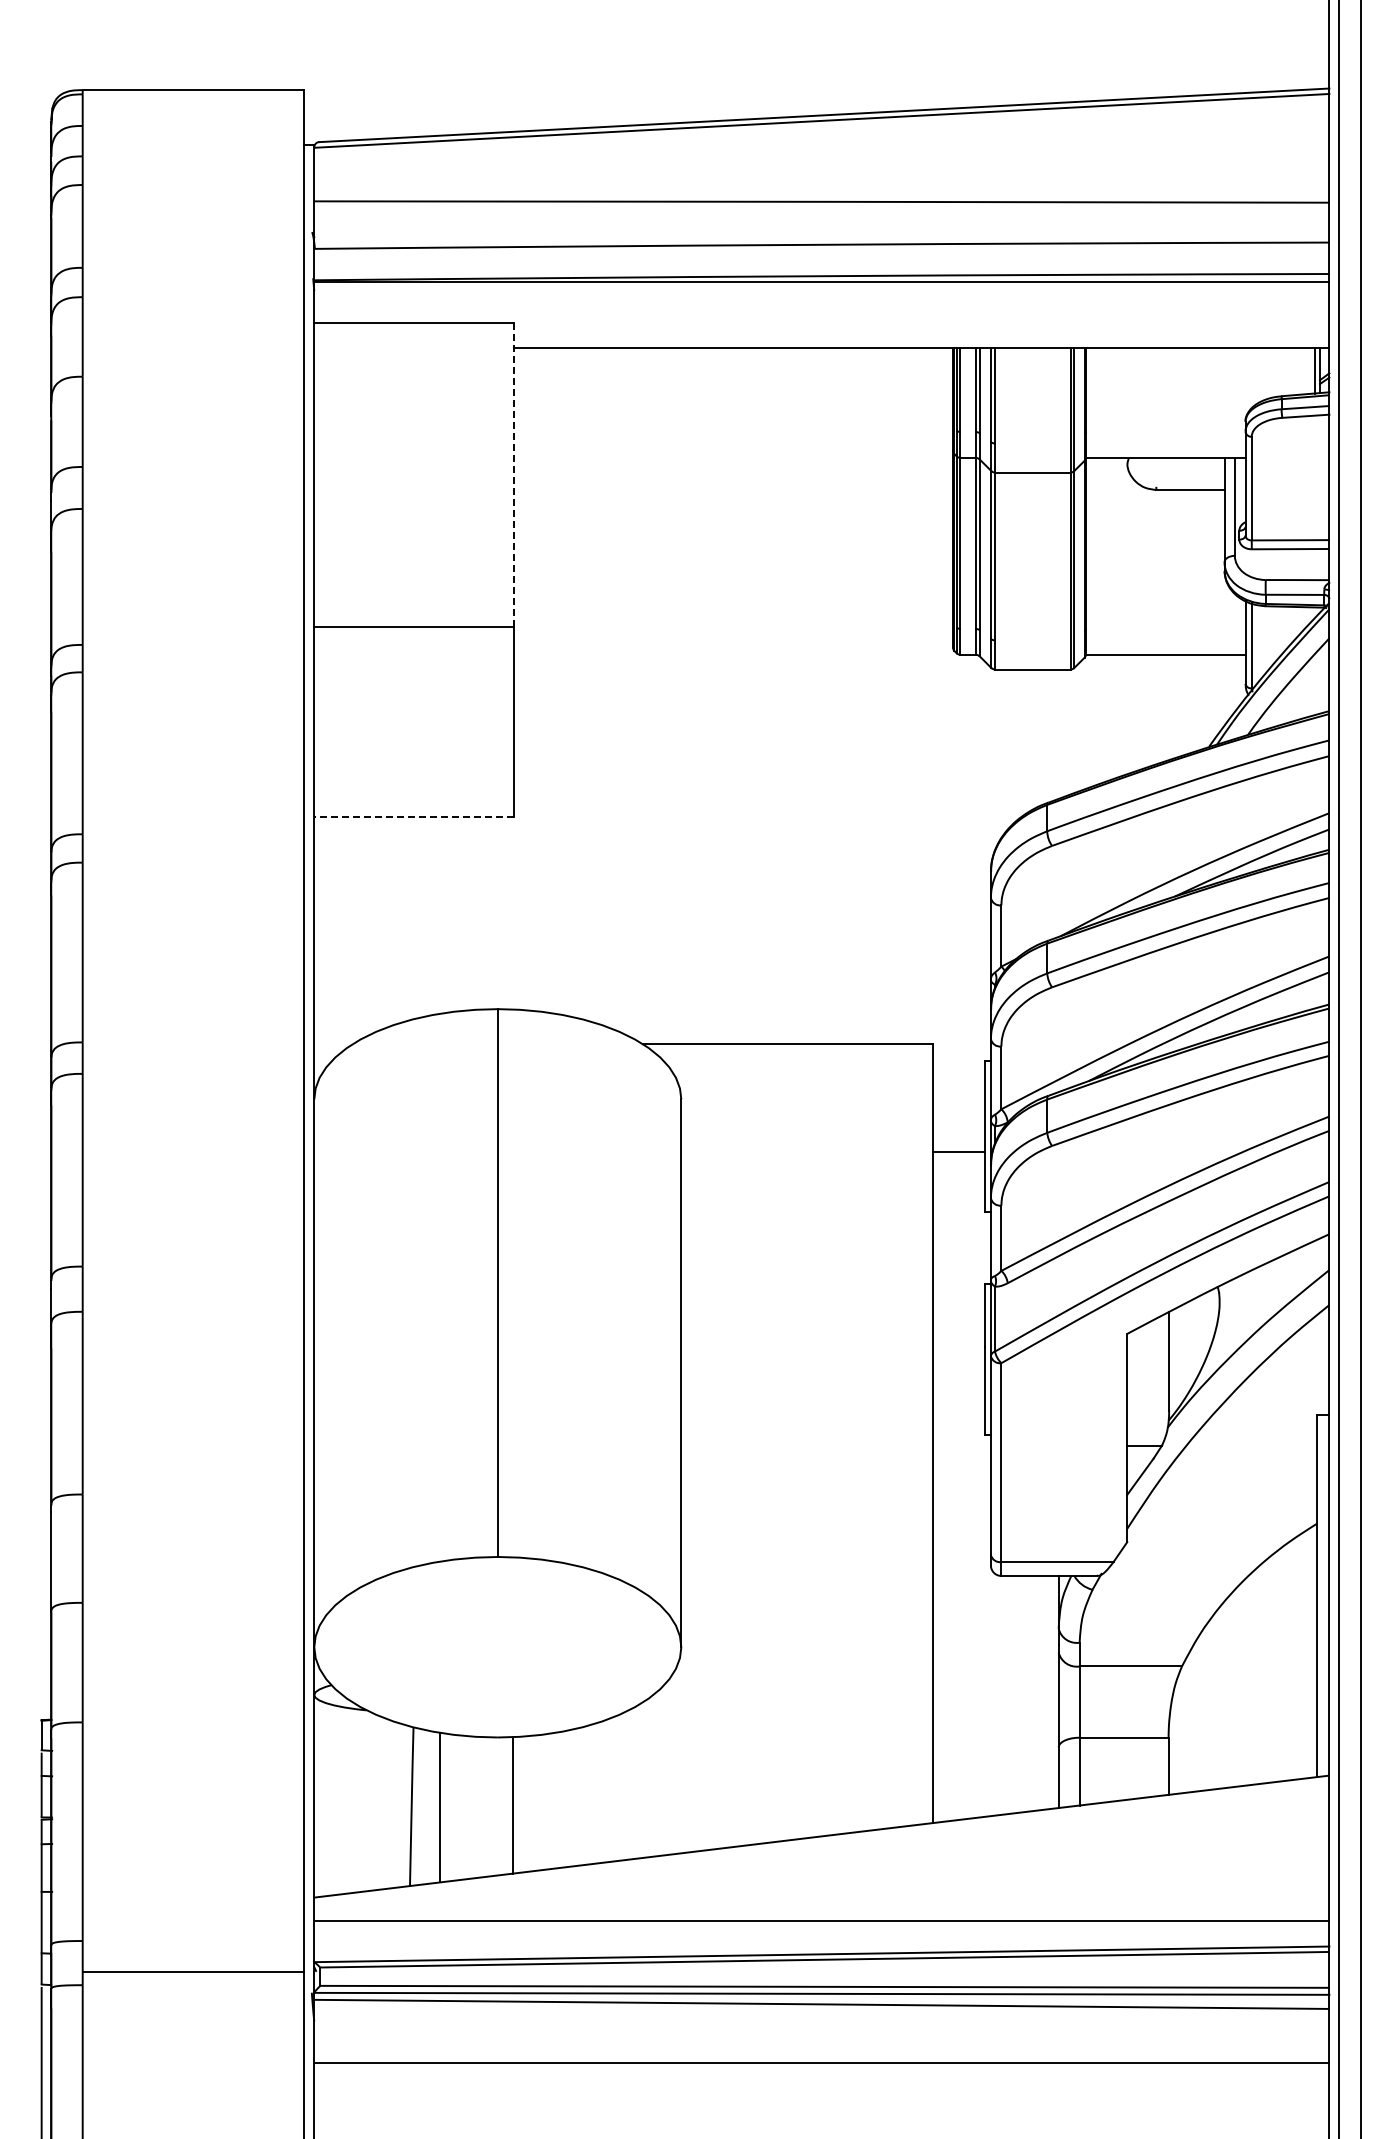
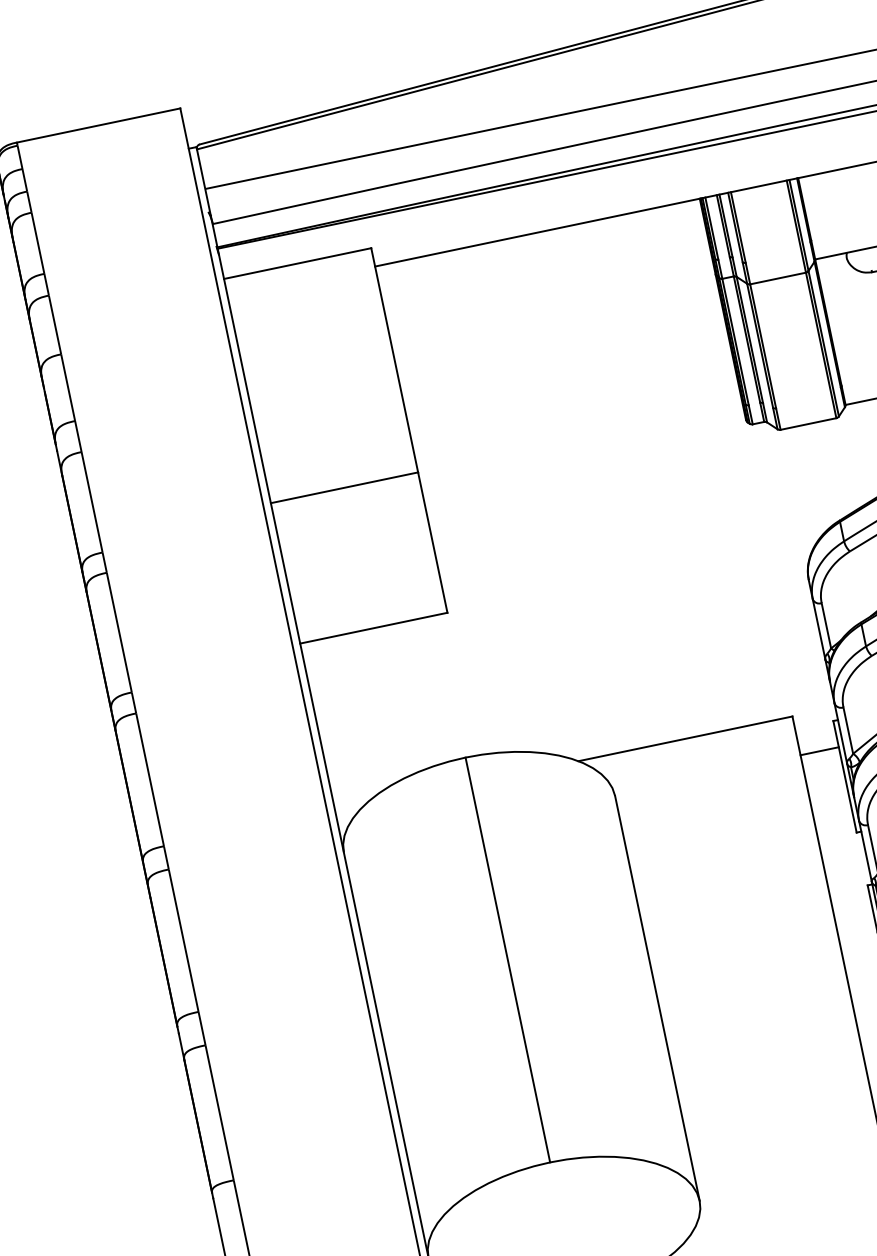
line: (513, 474) -> (394, 360), dashed -> solid
line: (413, 816) -> (373, 628), dashed -> solid
line: (958, 1151) -> (819, 751), moved

